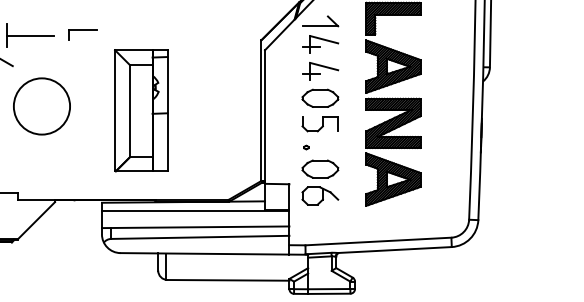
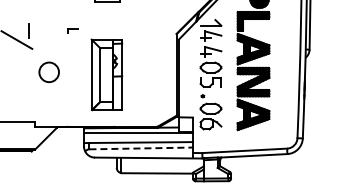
part: (82, 34) -> (72, 30), size x0.6
line: (30, 36) -> (42, 31), removed
circle: (40, 106) -> (48, 72), size x0.6
line: (200, 237) -> (141, 148), solid -> dashed

